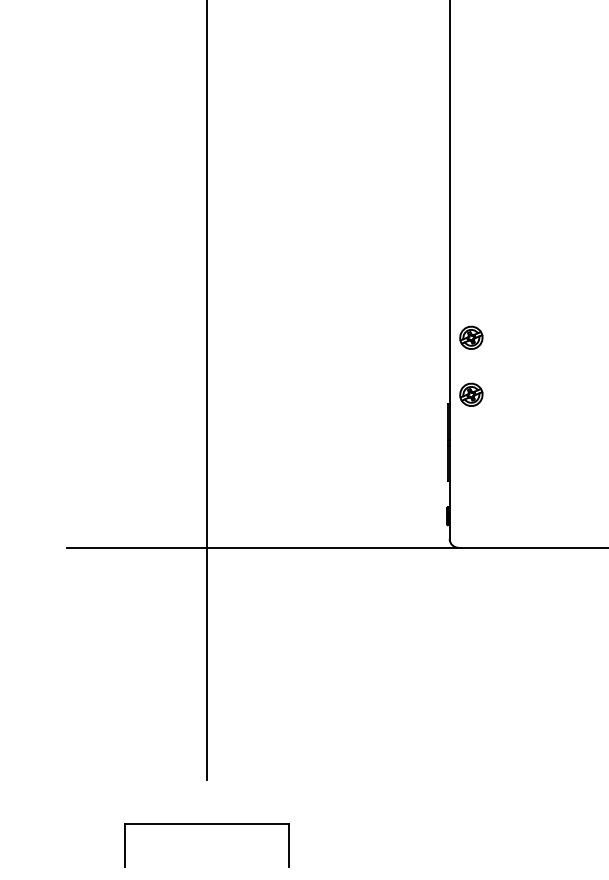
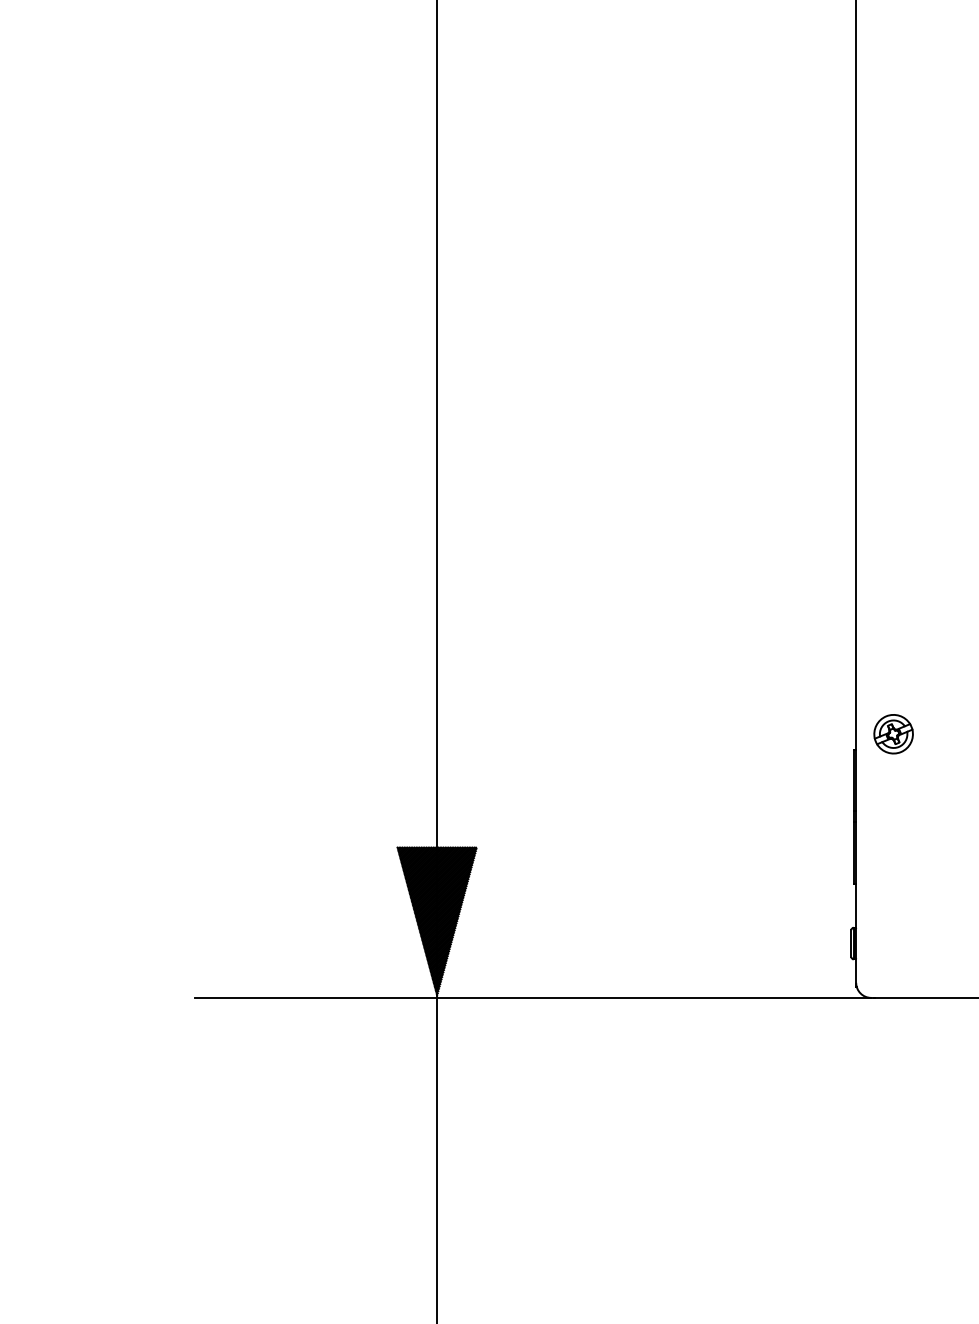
part: (471, 337) -> (893, 635), removed
hatch: (206, 503) -> (436, 921), added

